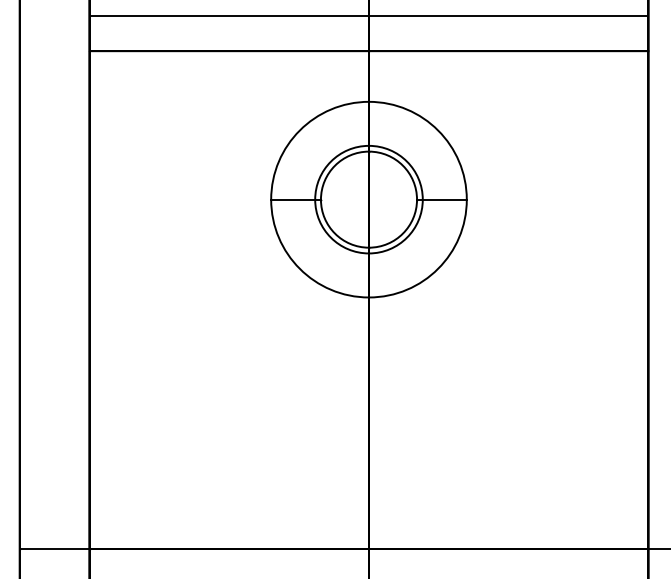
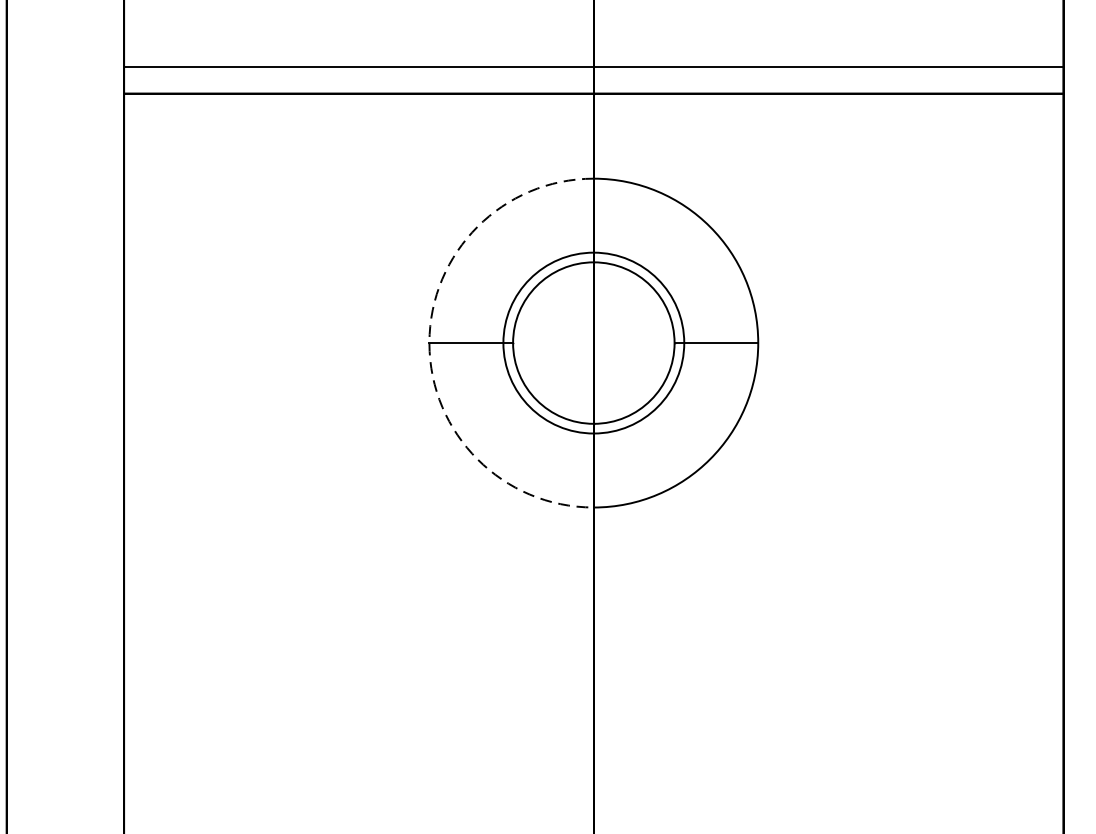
line: (368, 16) -> (592, 67), moved
arc: (271, 199) -> (429, 342), solid -> dashed

